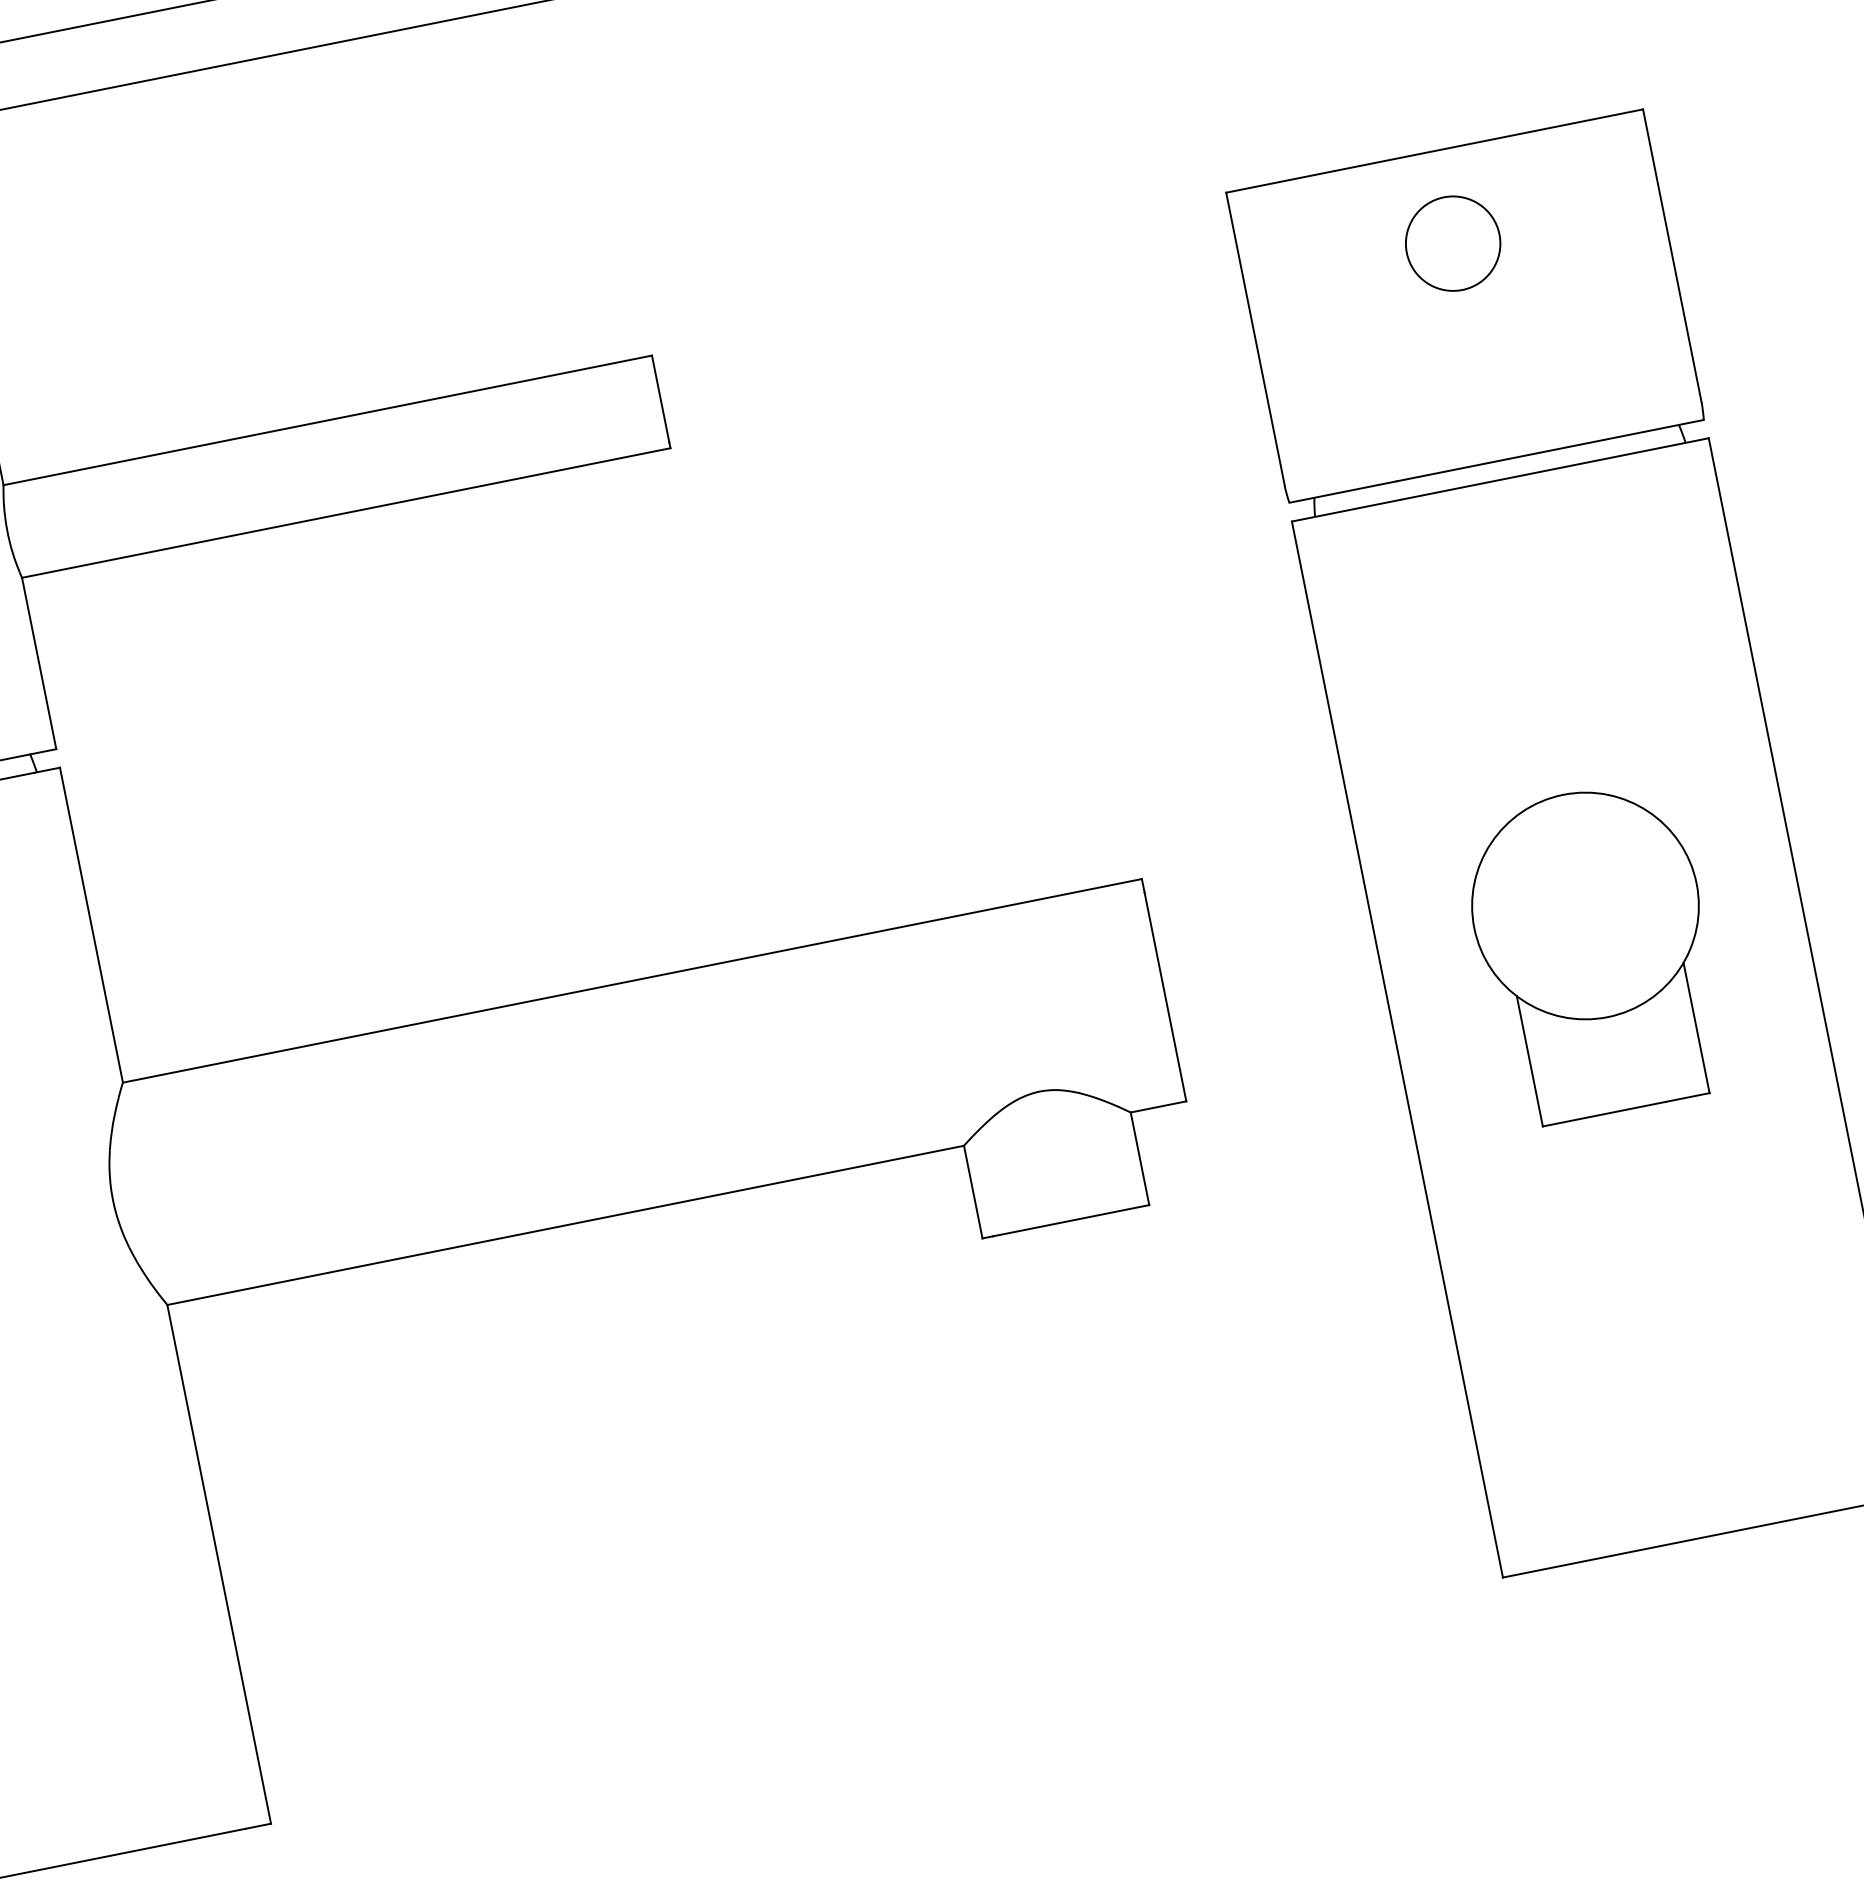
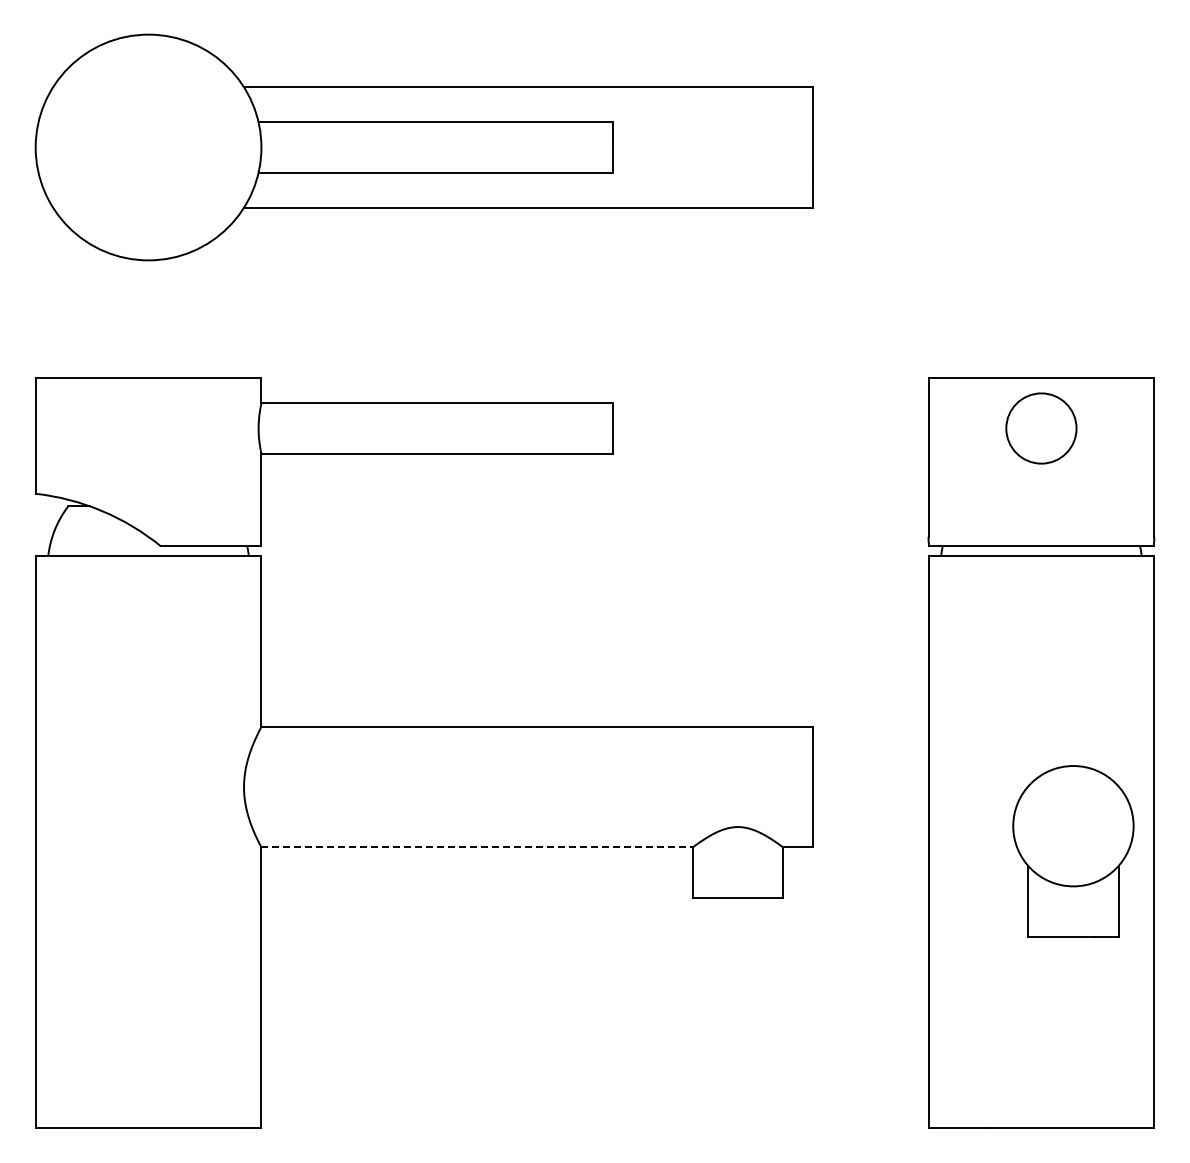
circle: (1453, 243) -> (1041, 428), size x1.4
part: (1594, 952) -> (1073, 851), moved
line: (566, 1225) -> (477, 847), solid -> dashed

